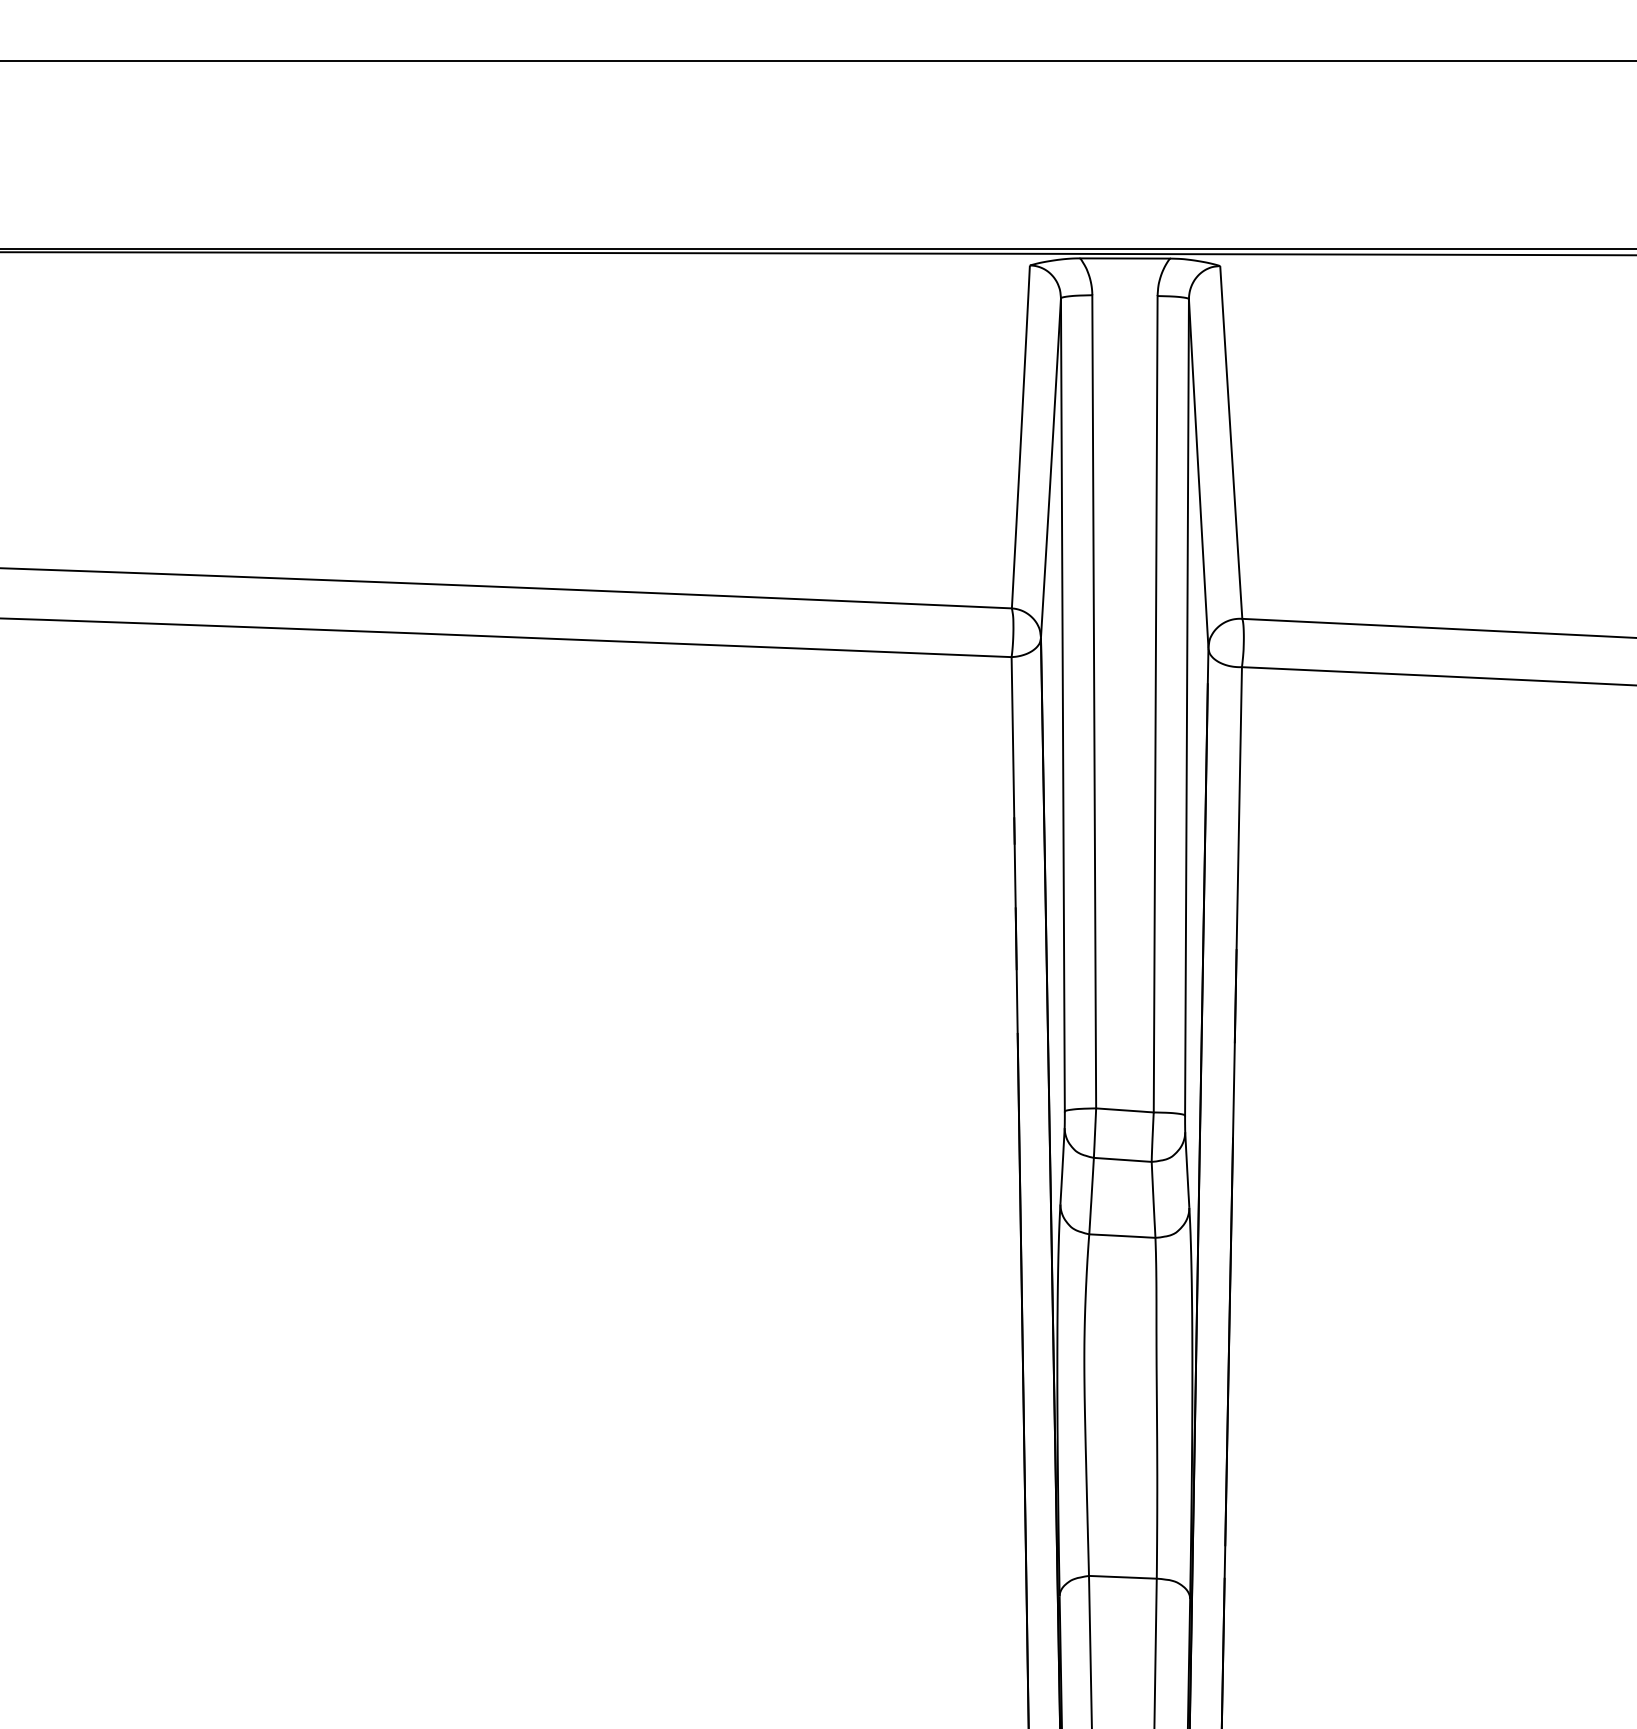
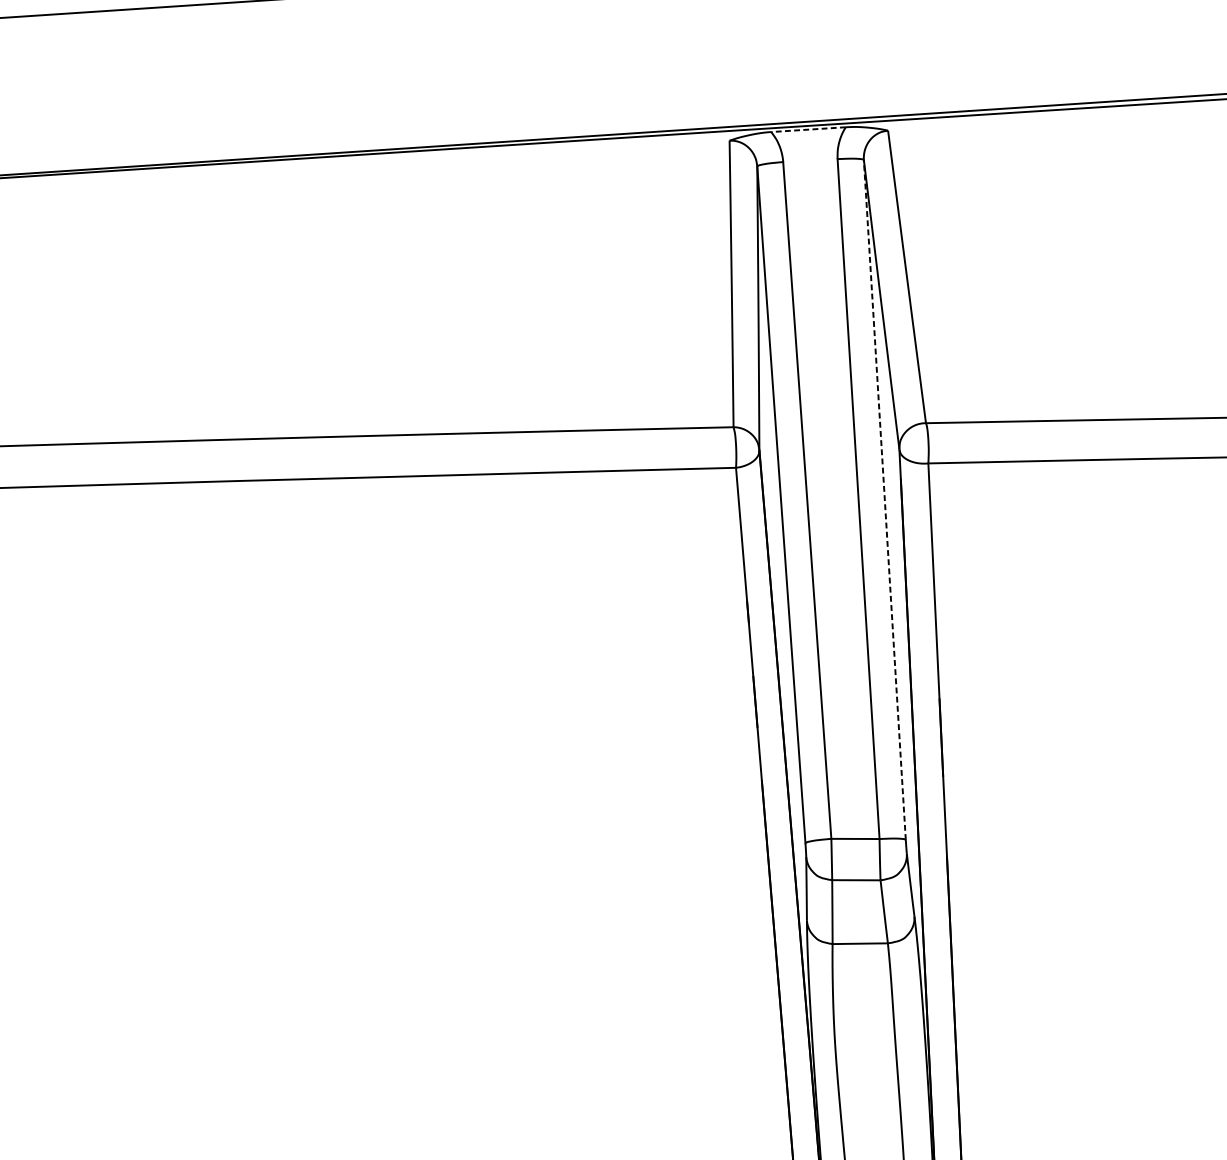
line: (1125, 258) -> (808, 129), solid -> dashed
line: (1187, 706) -> (885, 499), solid -> dashed

